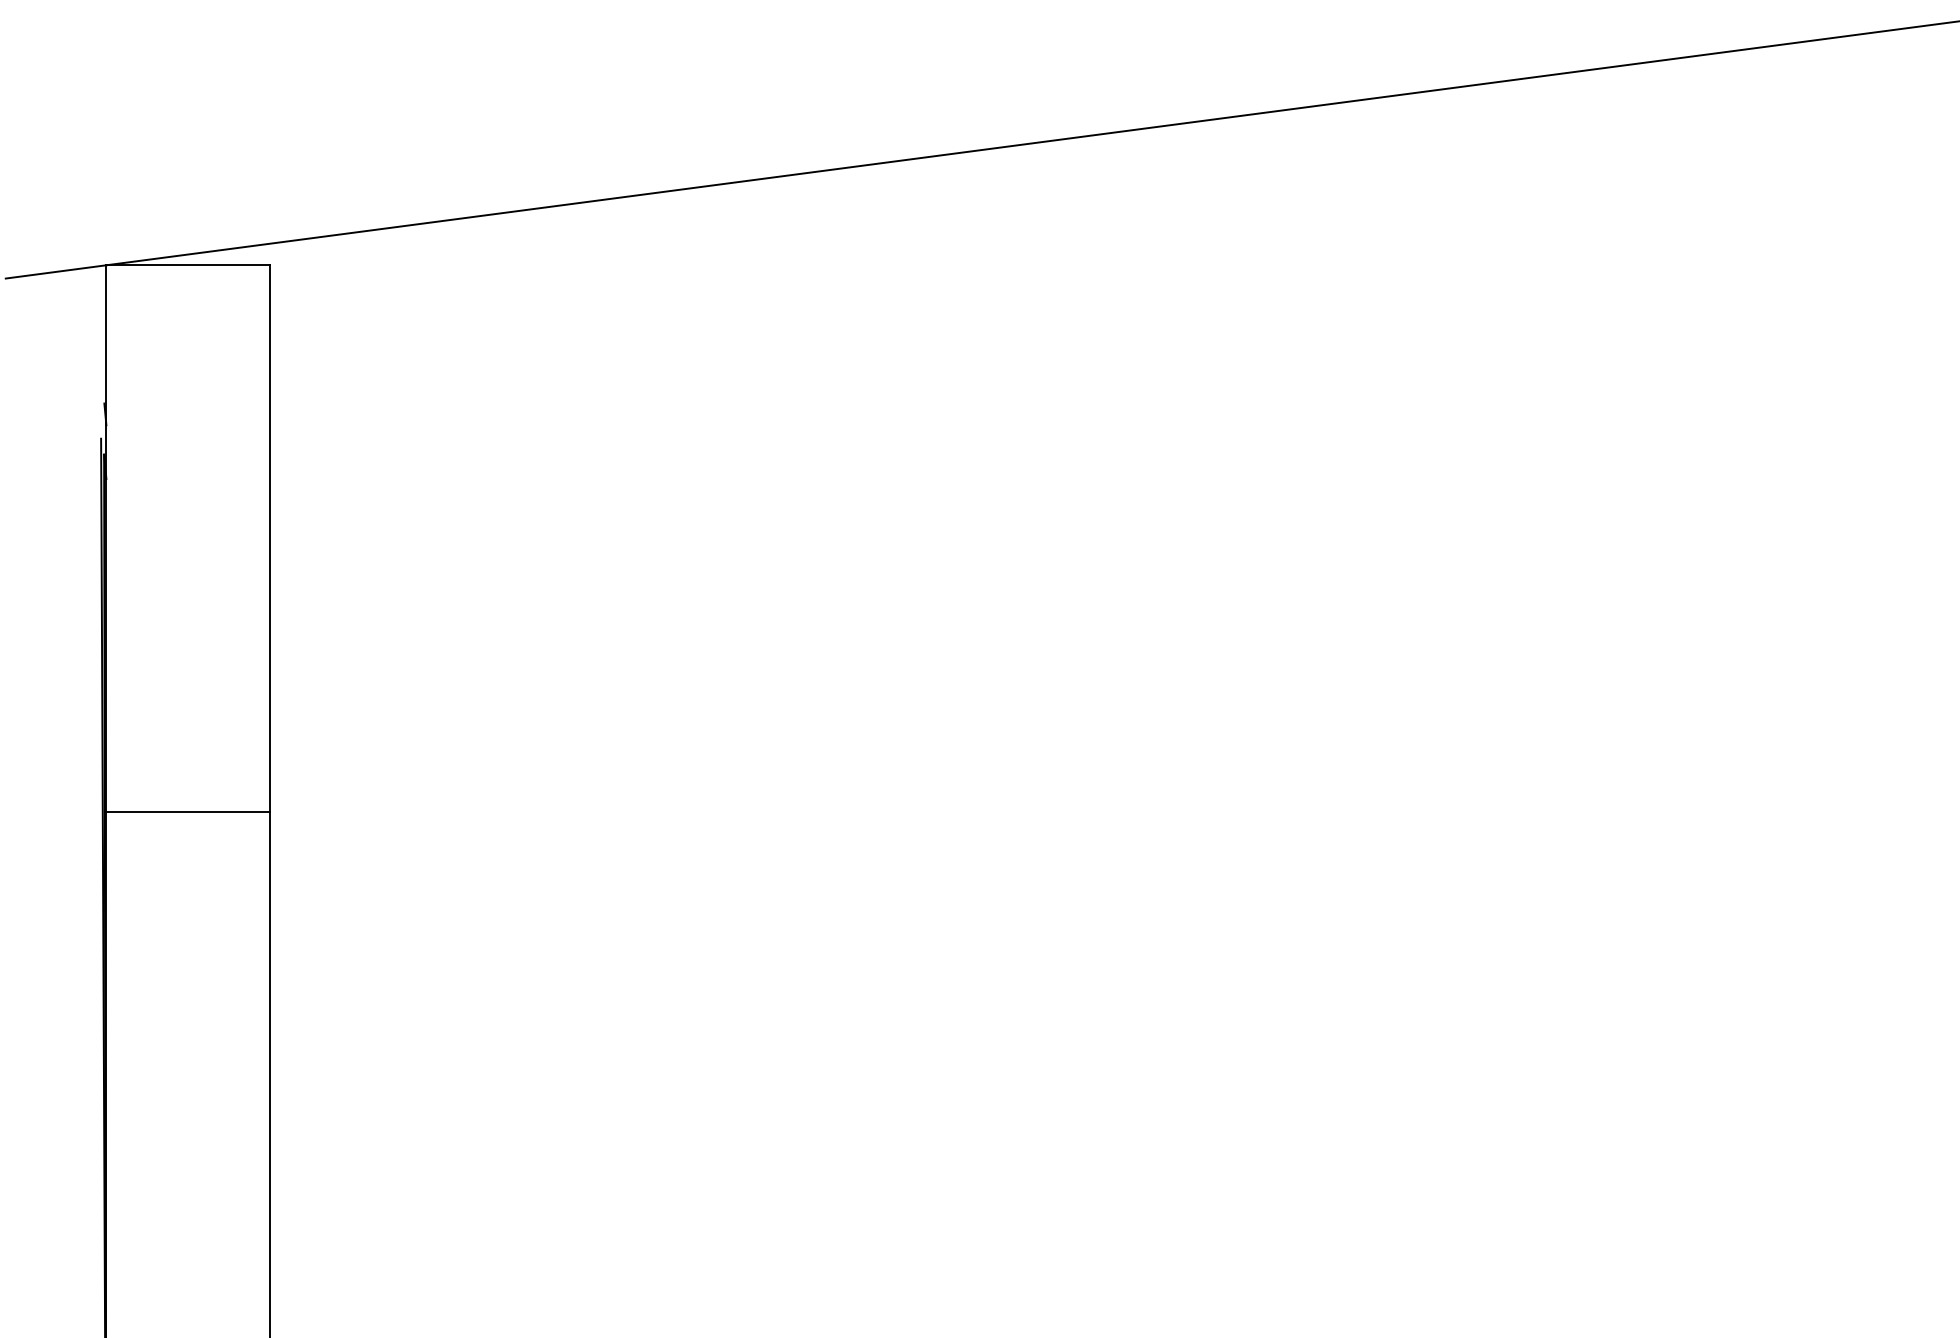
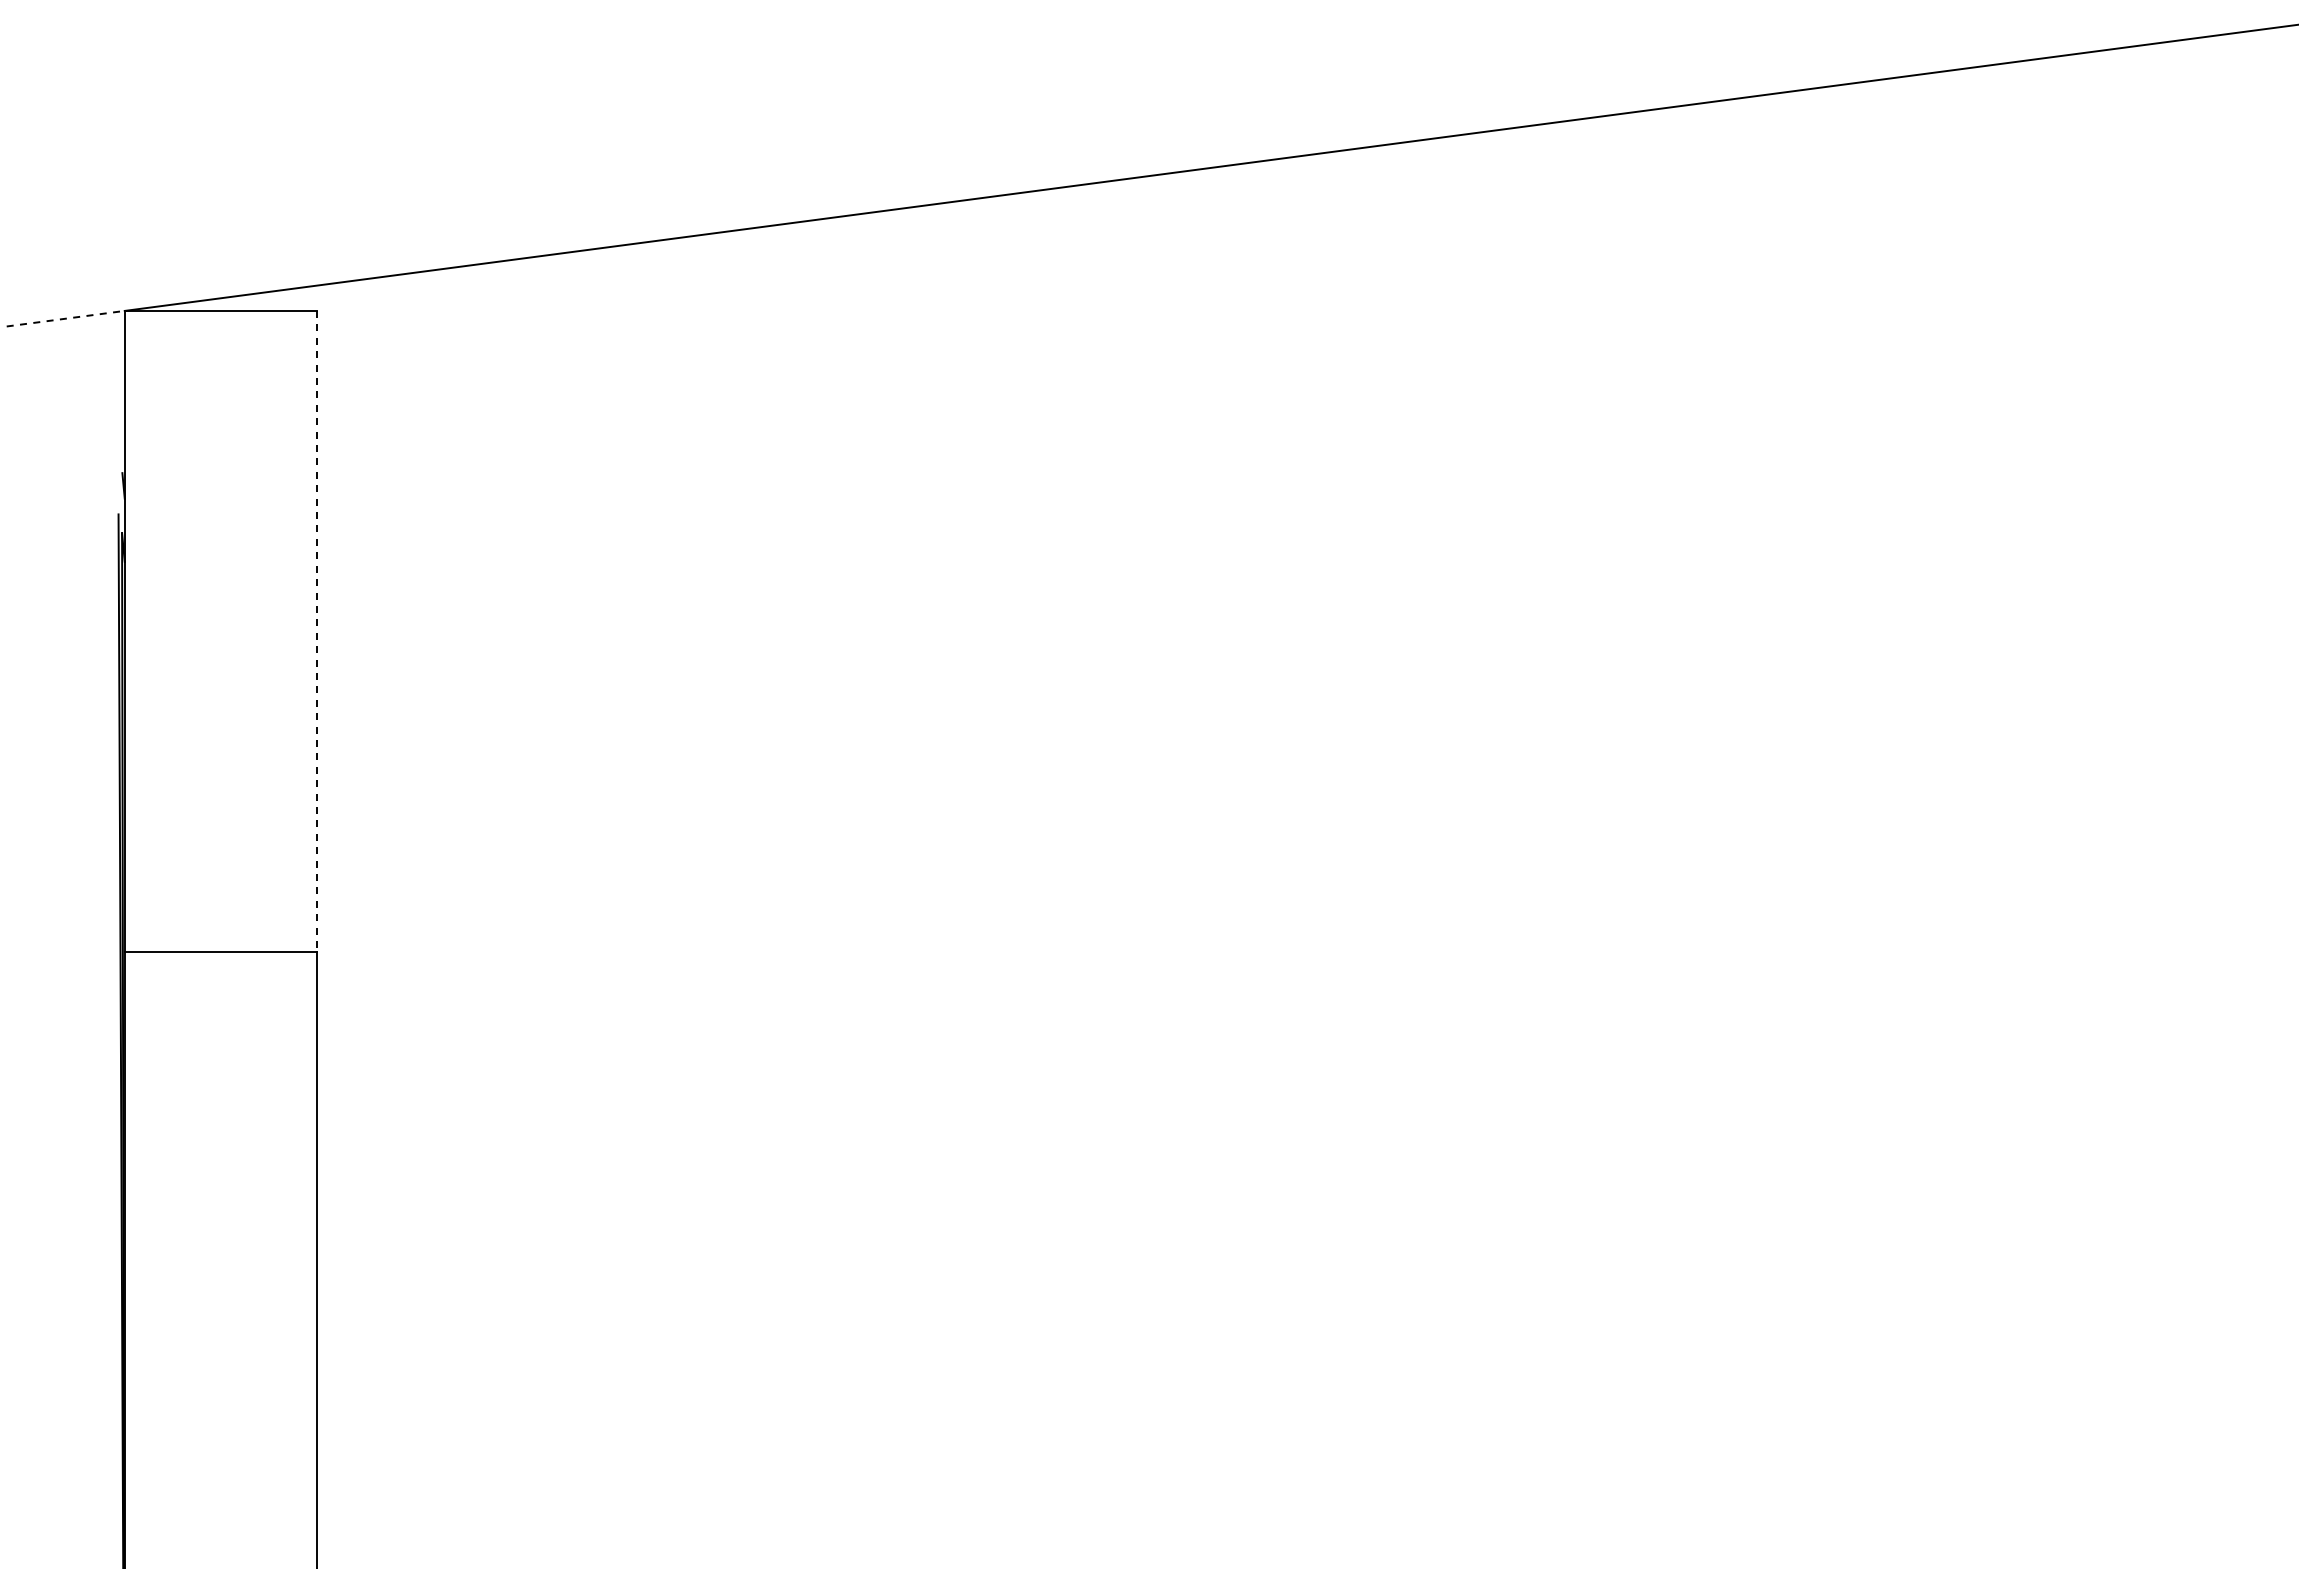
line: (55, 271) -> (65, 318), solid -> dashed
line: (270, 538) -> (317, 631), solid -> dashed

